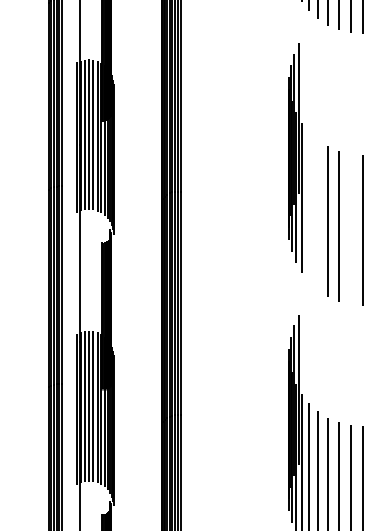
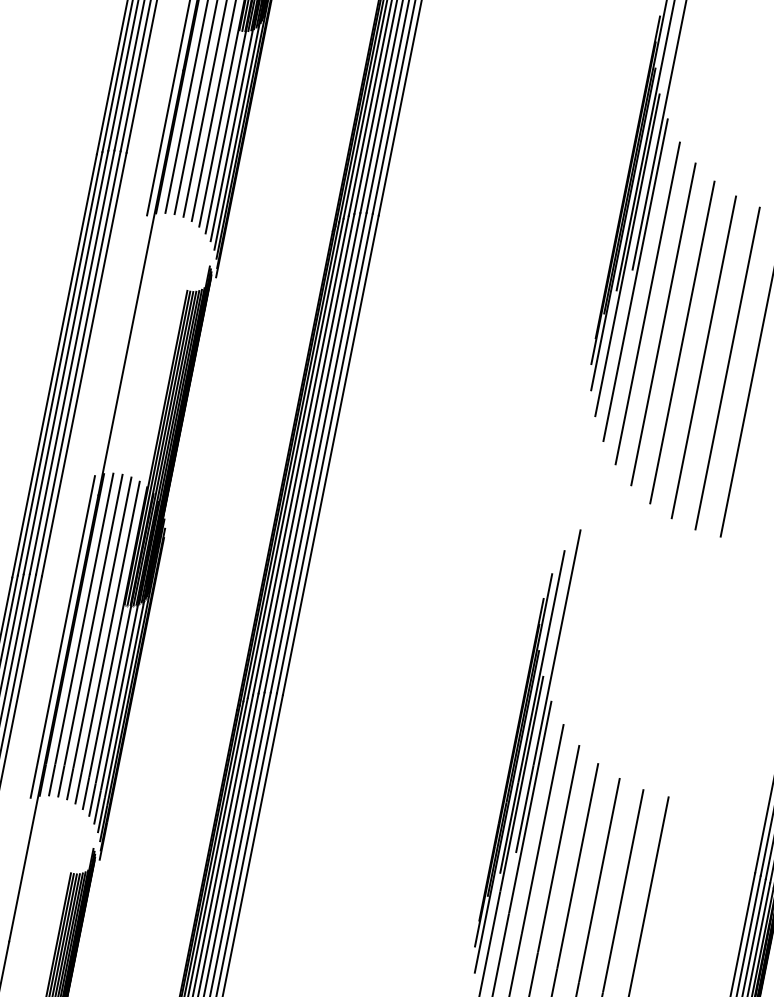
line: (309, 206) -> (648, 301), added
line: (318, 214) -> (664, 322), added
line: (350, 228) -> (727, 366), added

